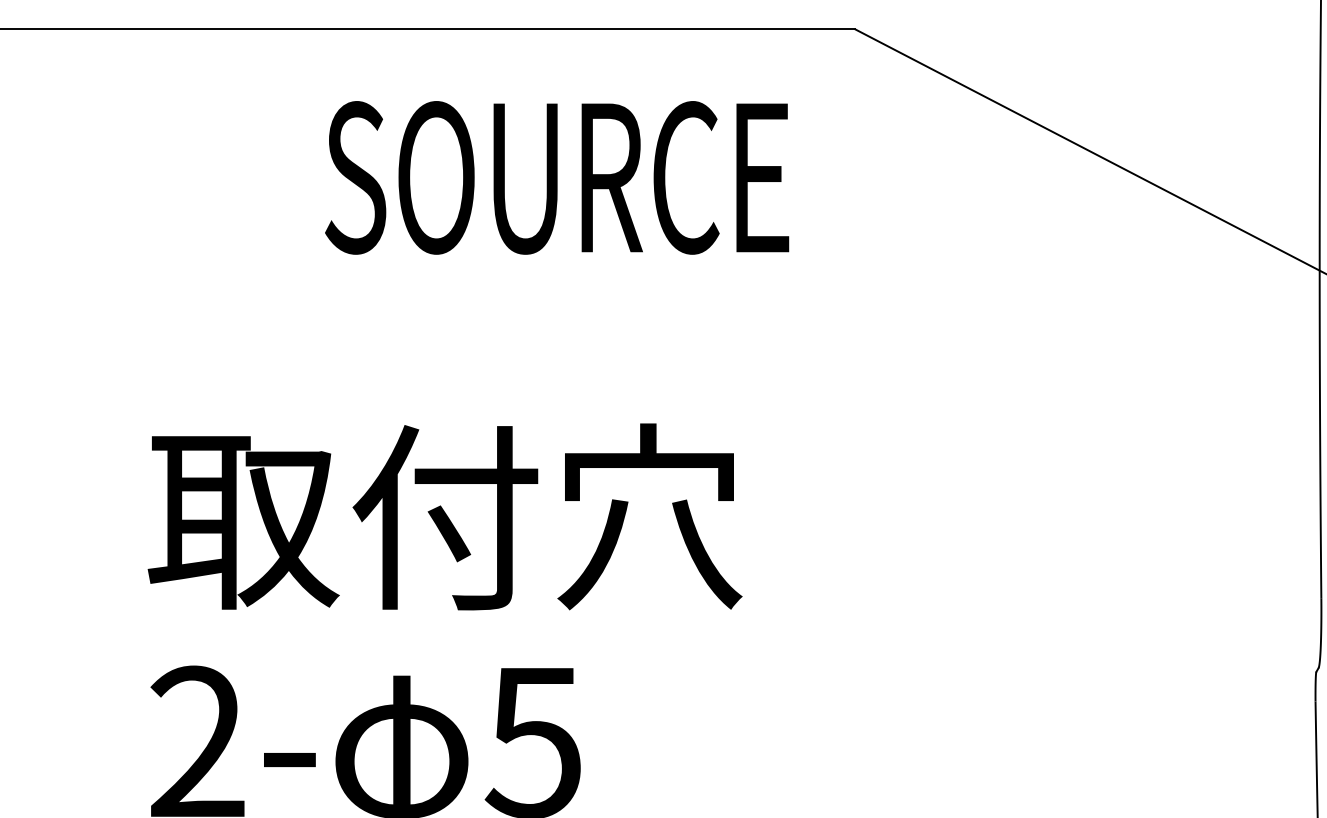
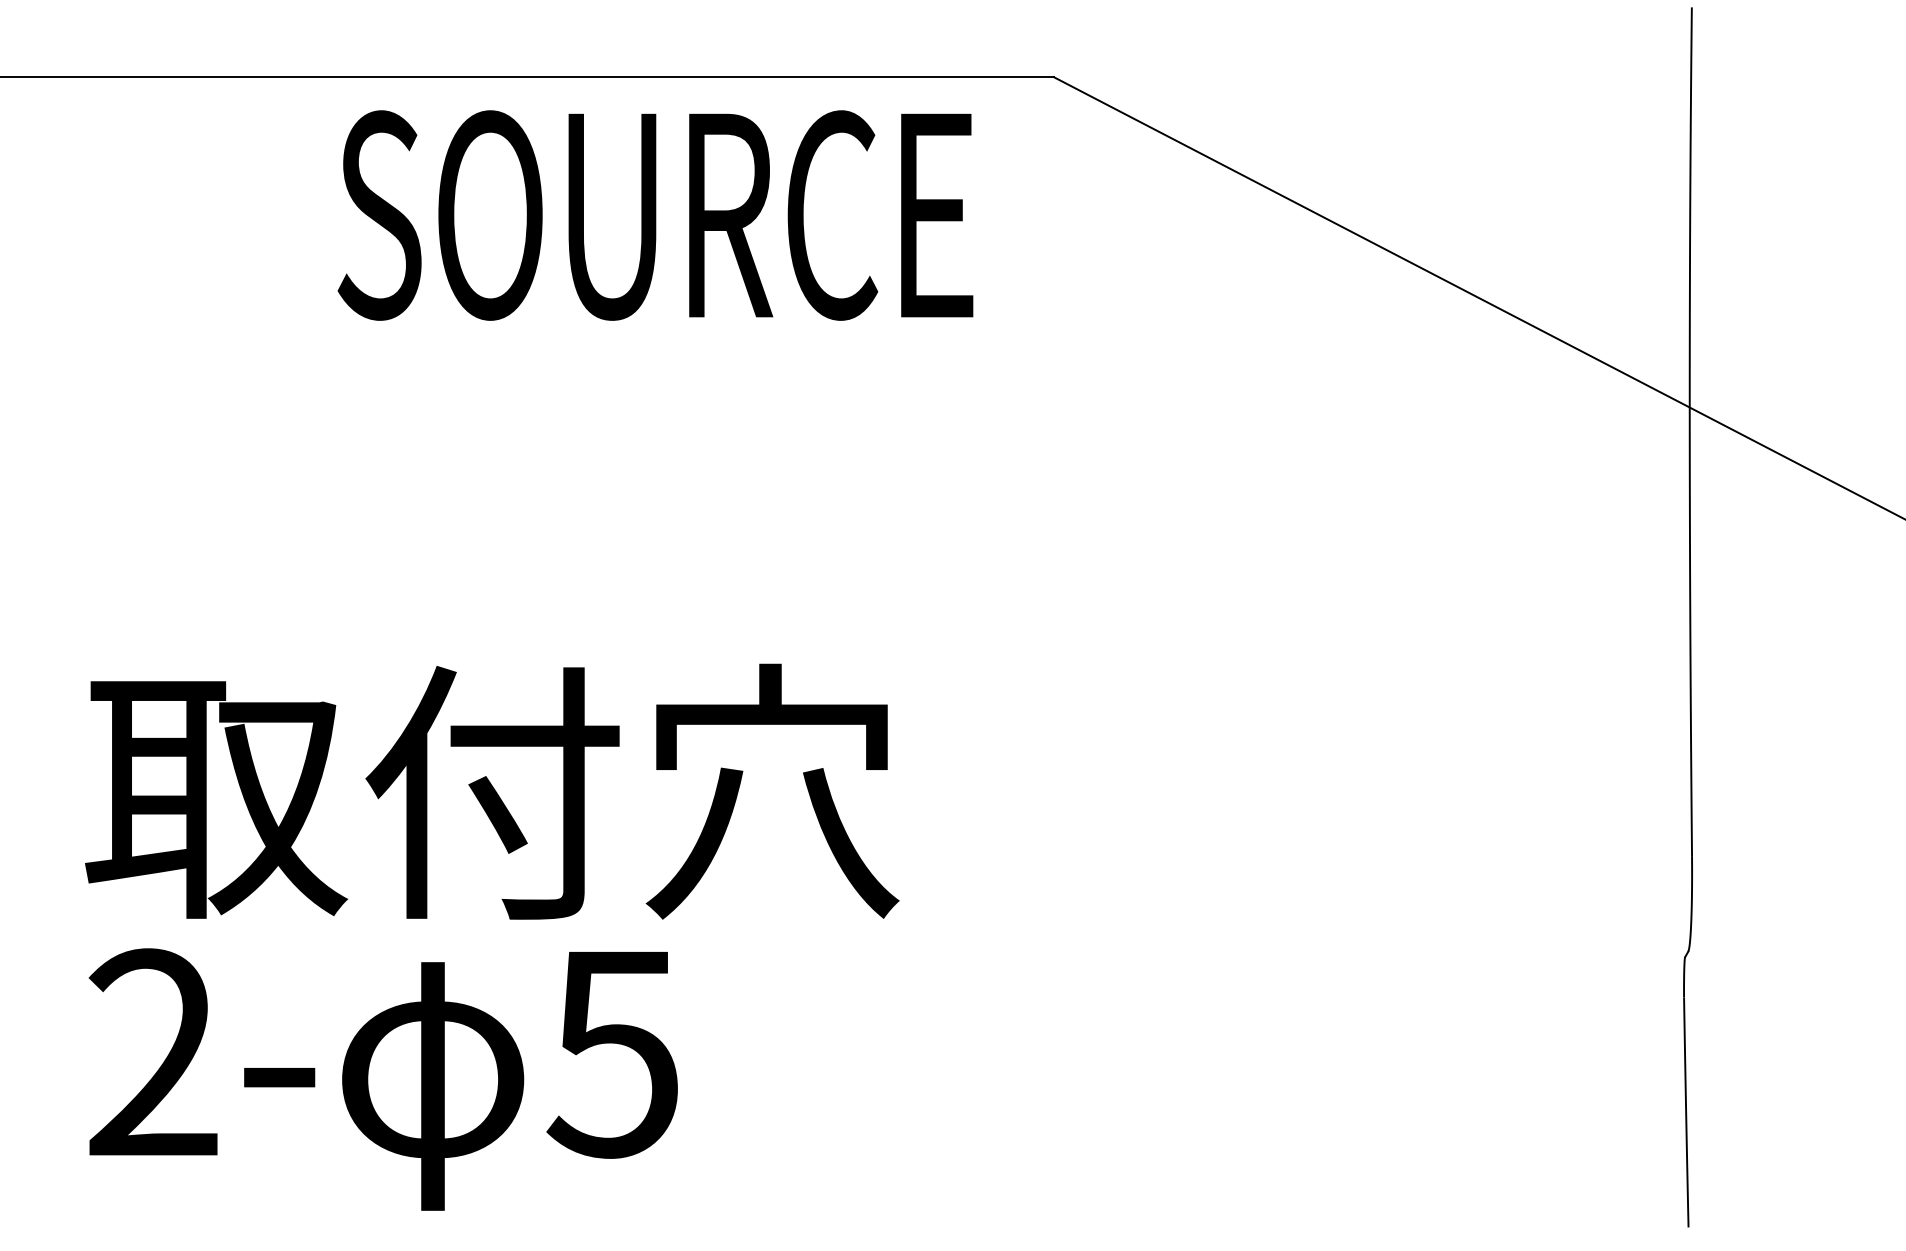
text: (557, 177) -> (655, 215), moved
text: (445, 516) -> (492, 791), moved

